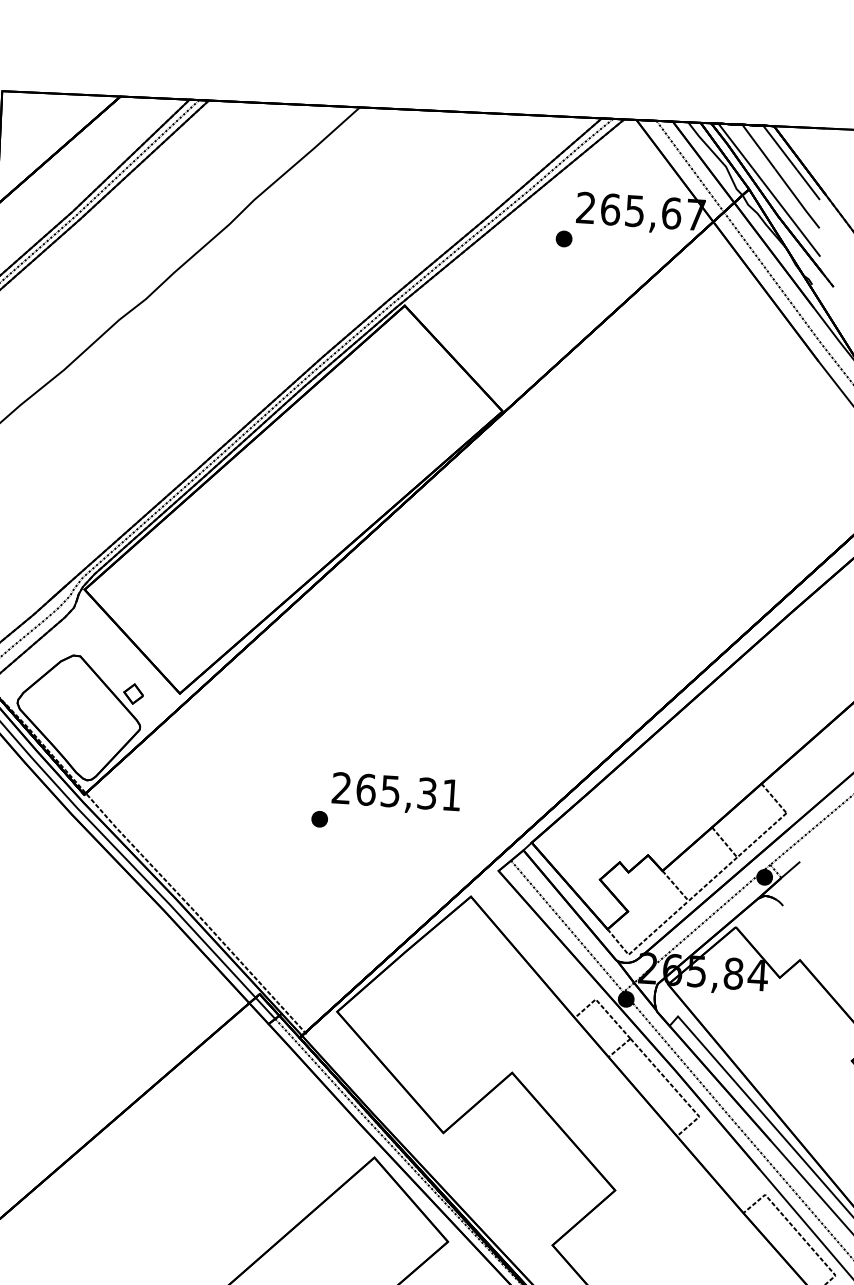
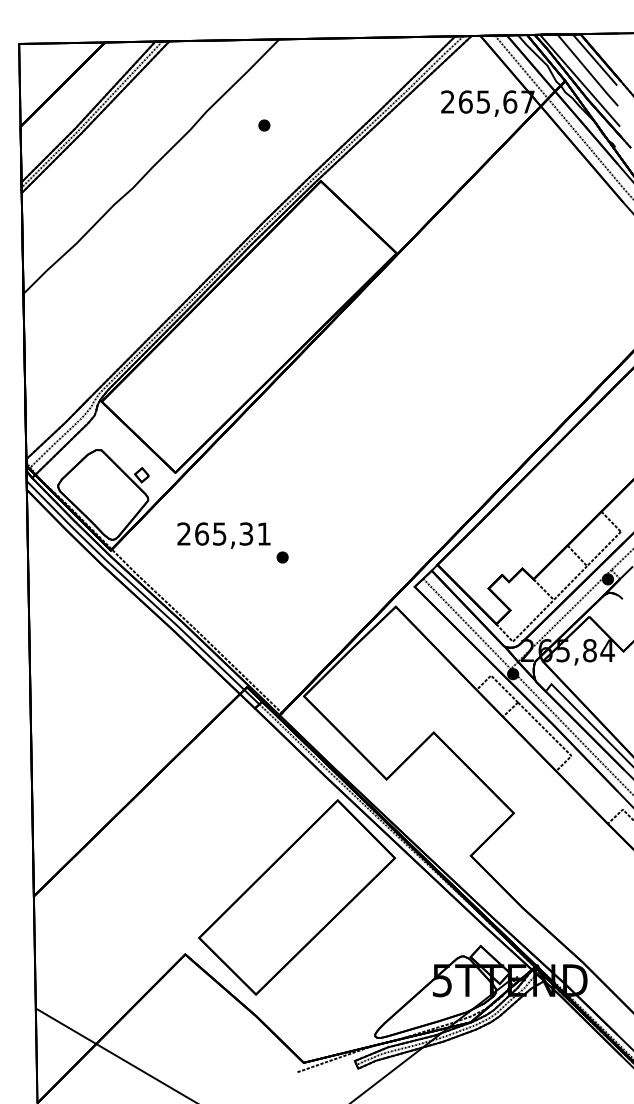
part: (564, 238) -> (264, 125), moved
text: (395, 793) -> (223, 535), moved

